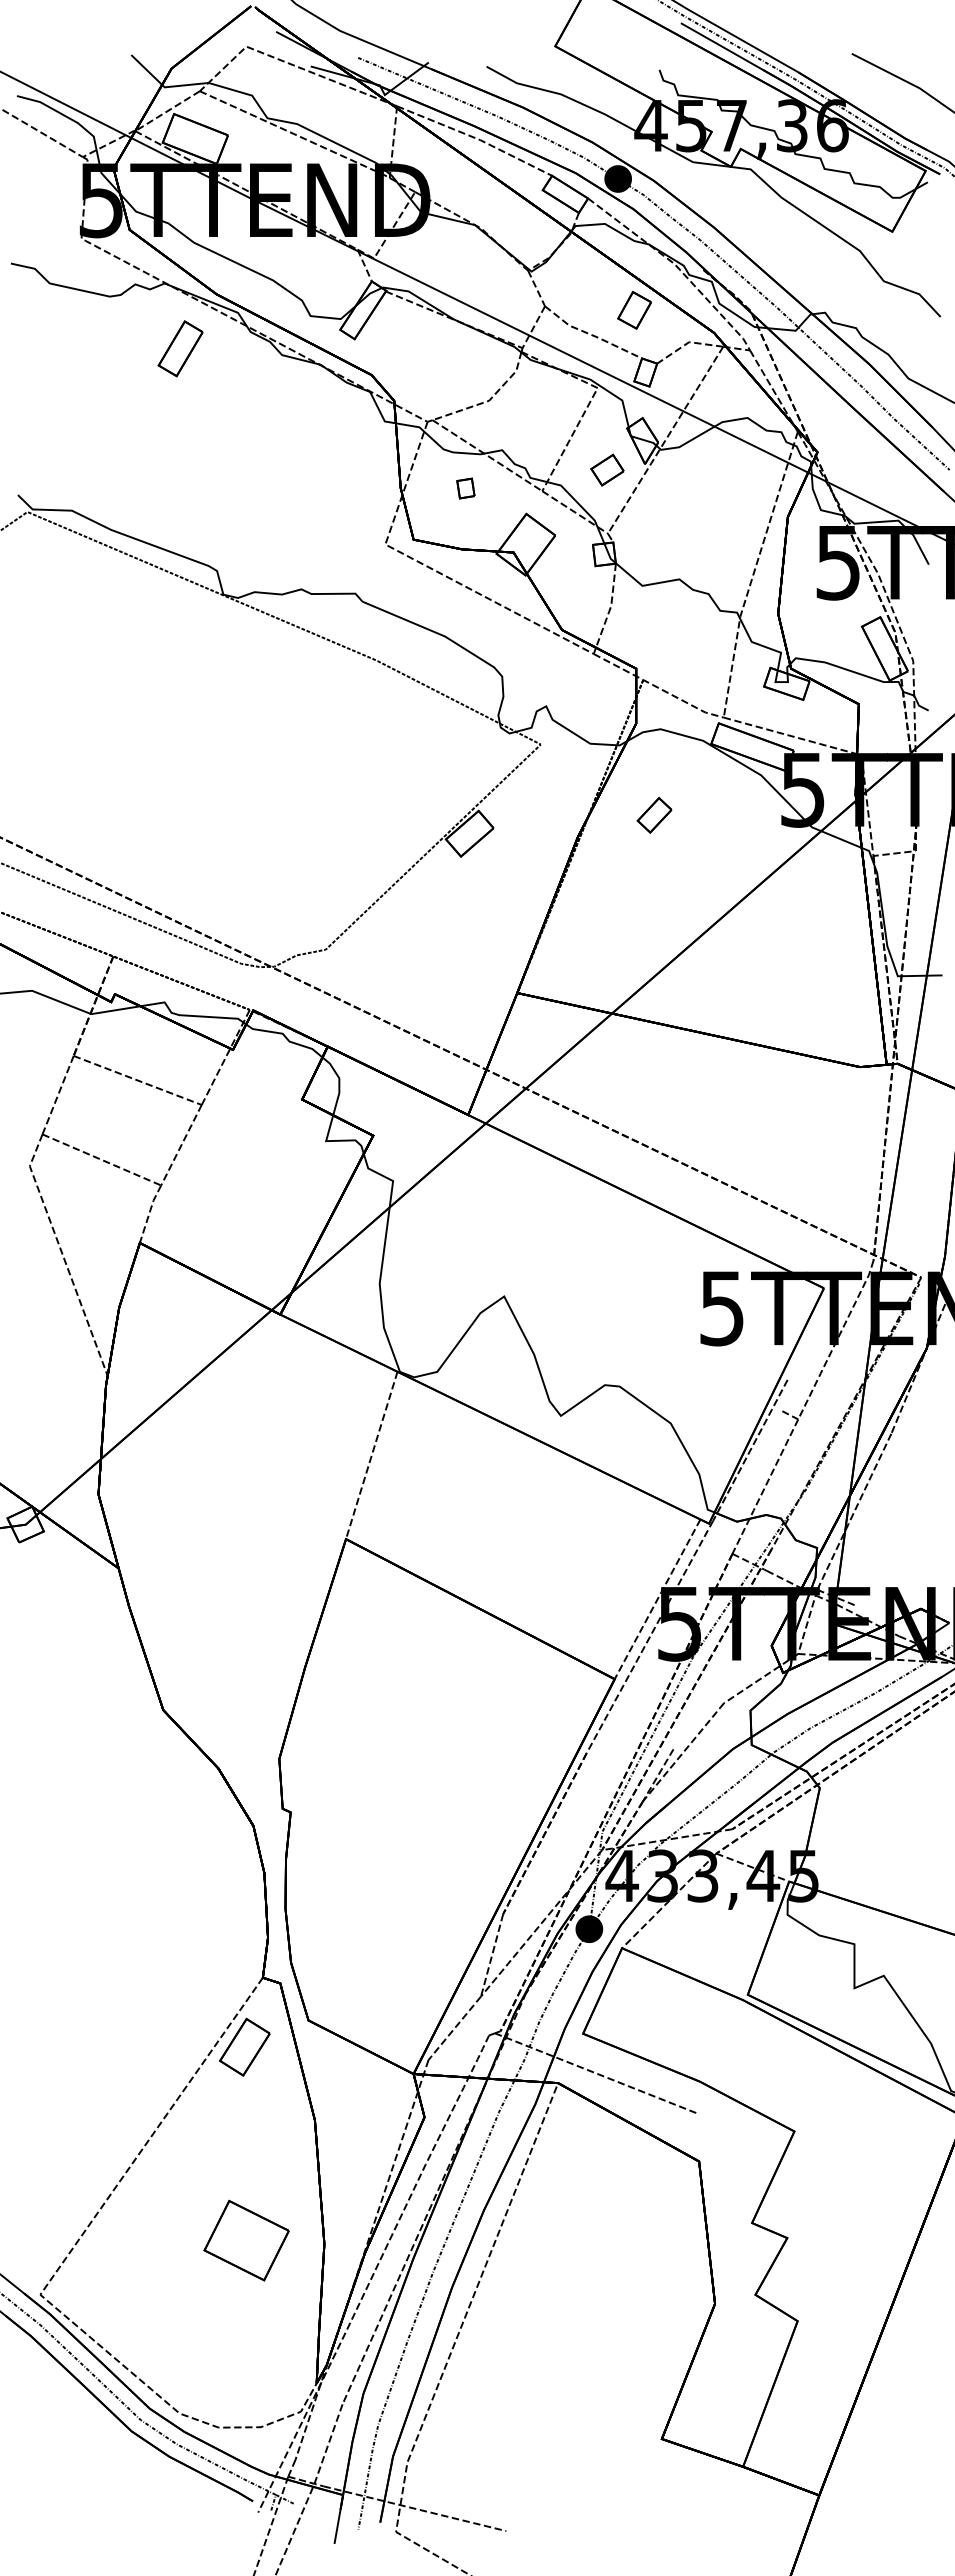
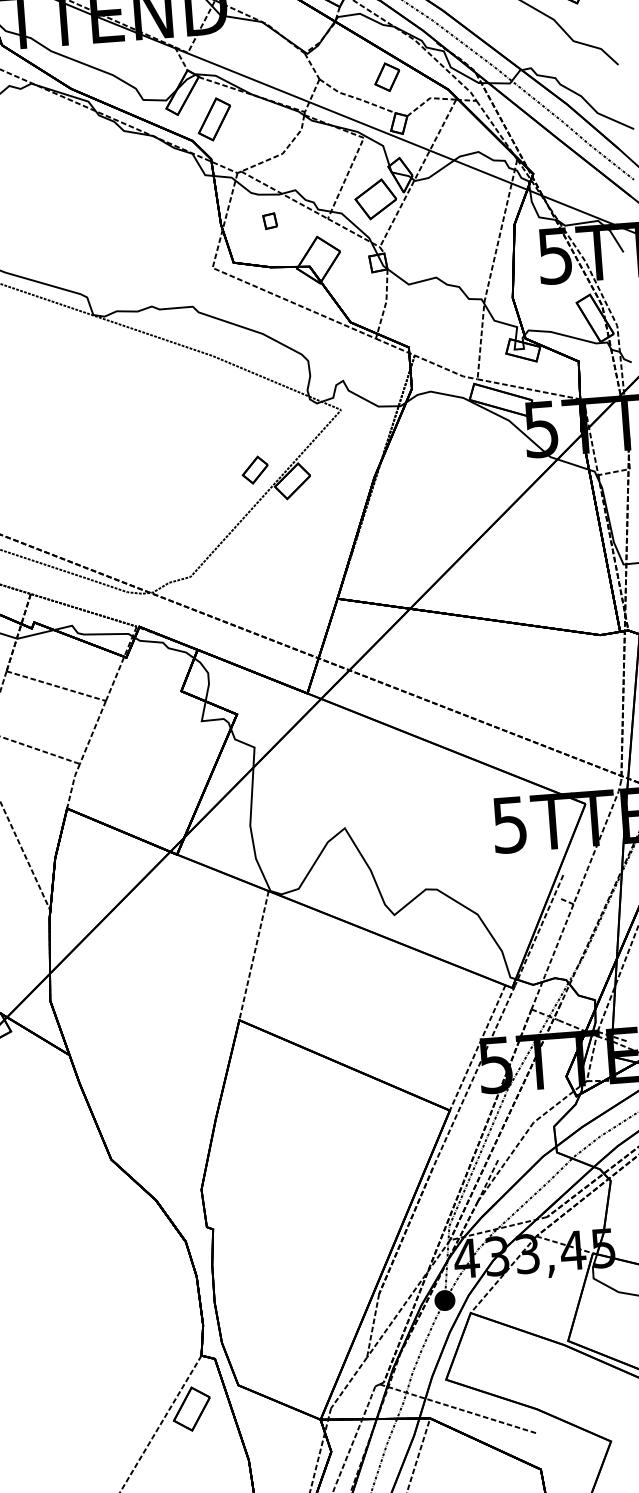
part: (180, 348) -> (214, 119), moved
part: (607, 469) -> (375, 198), size x1.67
part: (654, 815) -> (255, 470), moved

